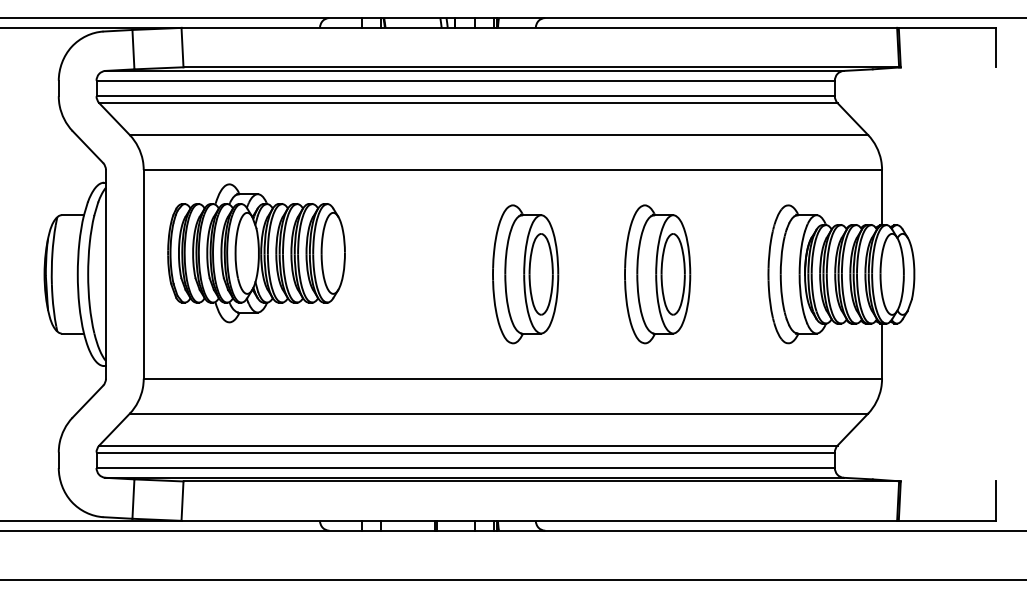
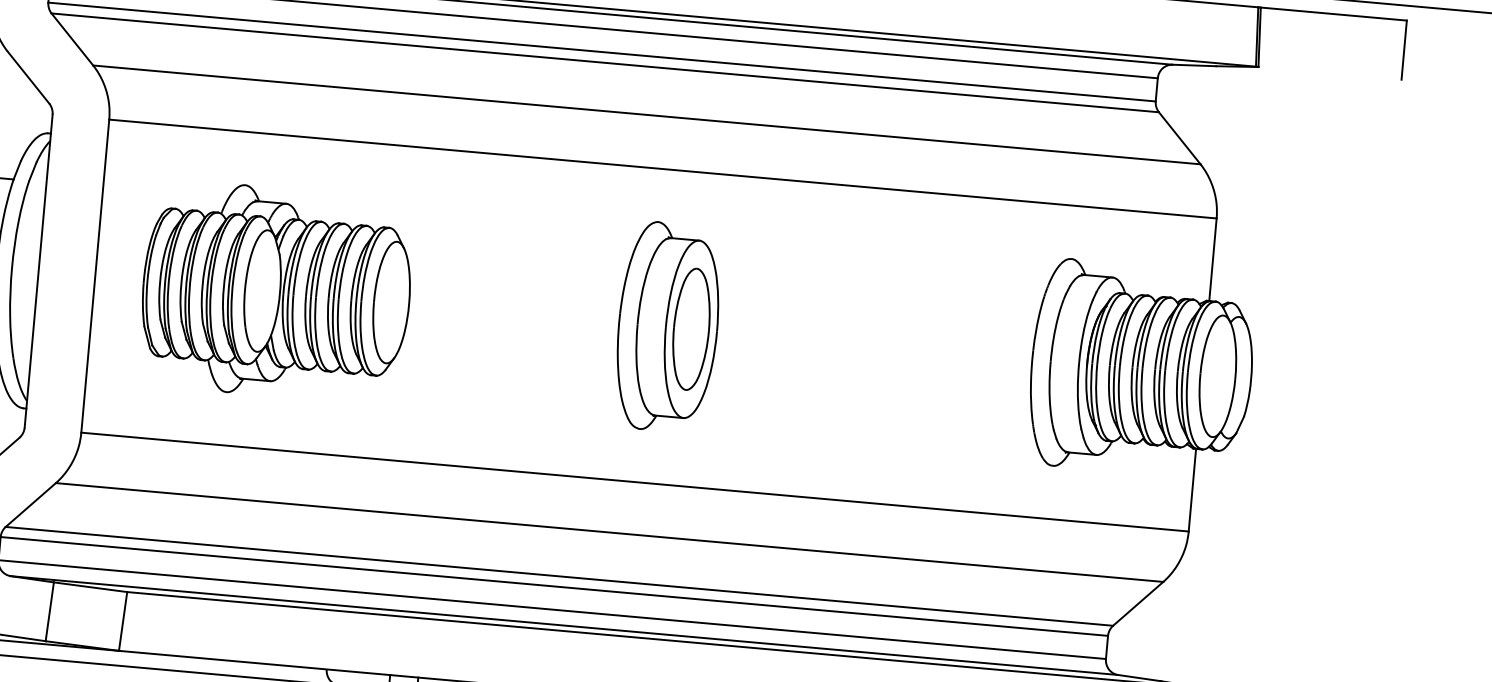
part: (256, 253) -> (276, 292), moved
part: (657, 274) -> (865, 345), removed

